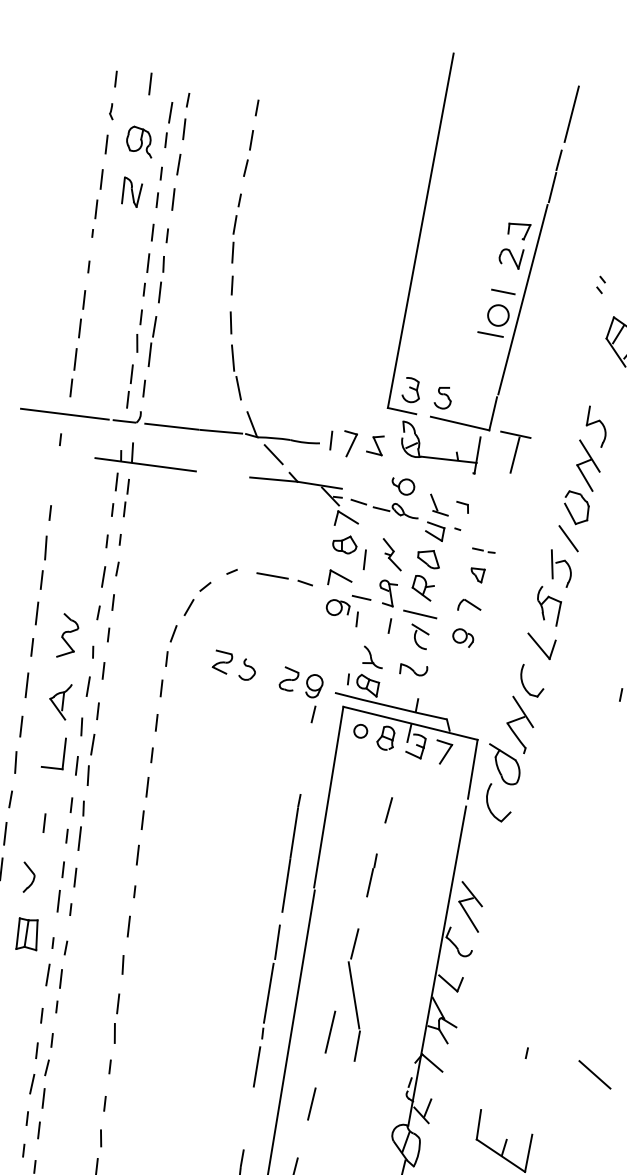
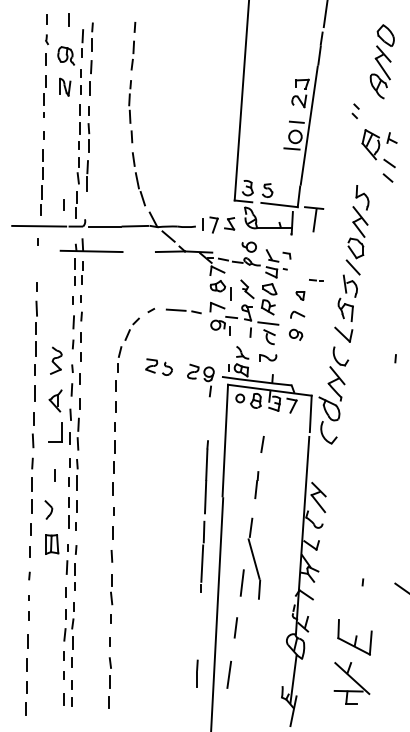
part: (600, 285) -> (355, 111), size x1.4
line: (144, 387) -> (63, 204), moved
line: (483, 550) -> (316, 280), moved
line: (256, 1065) -> (199, 608), removed

